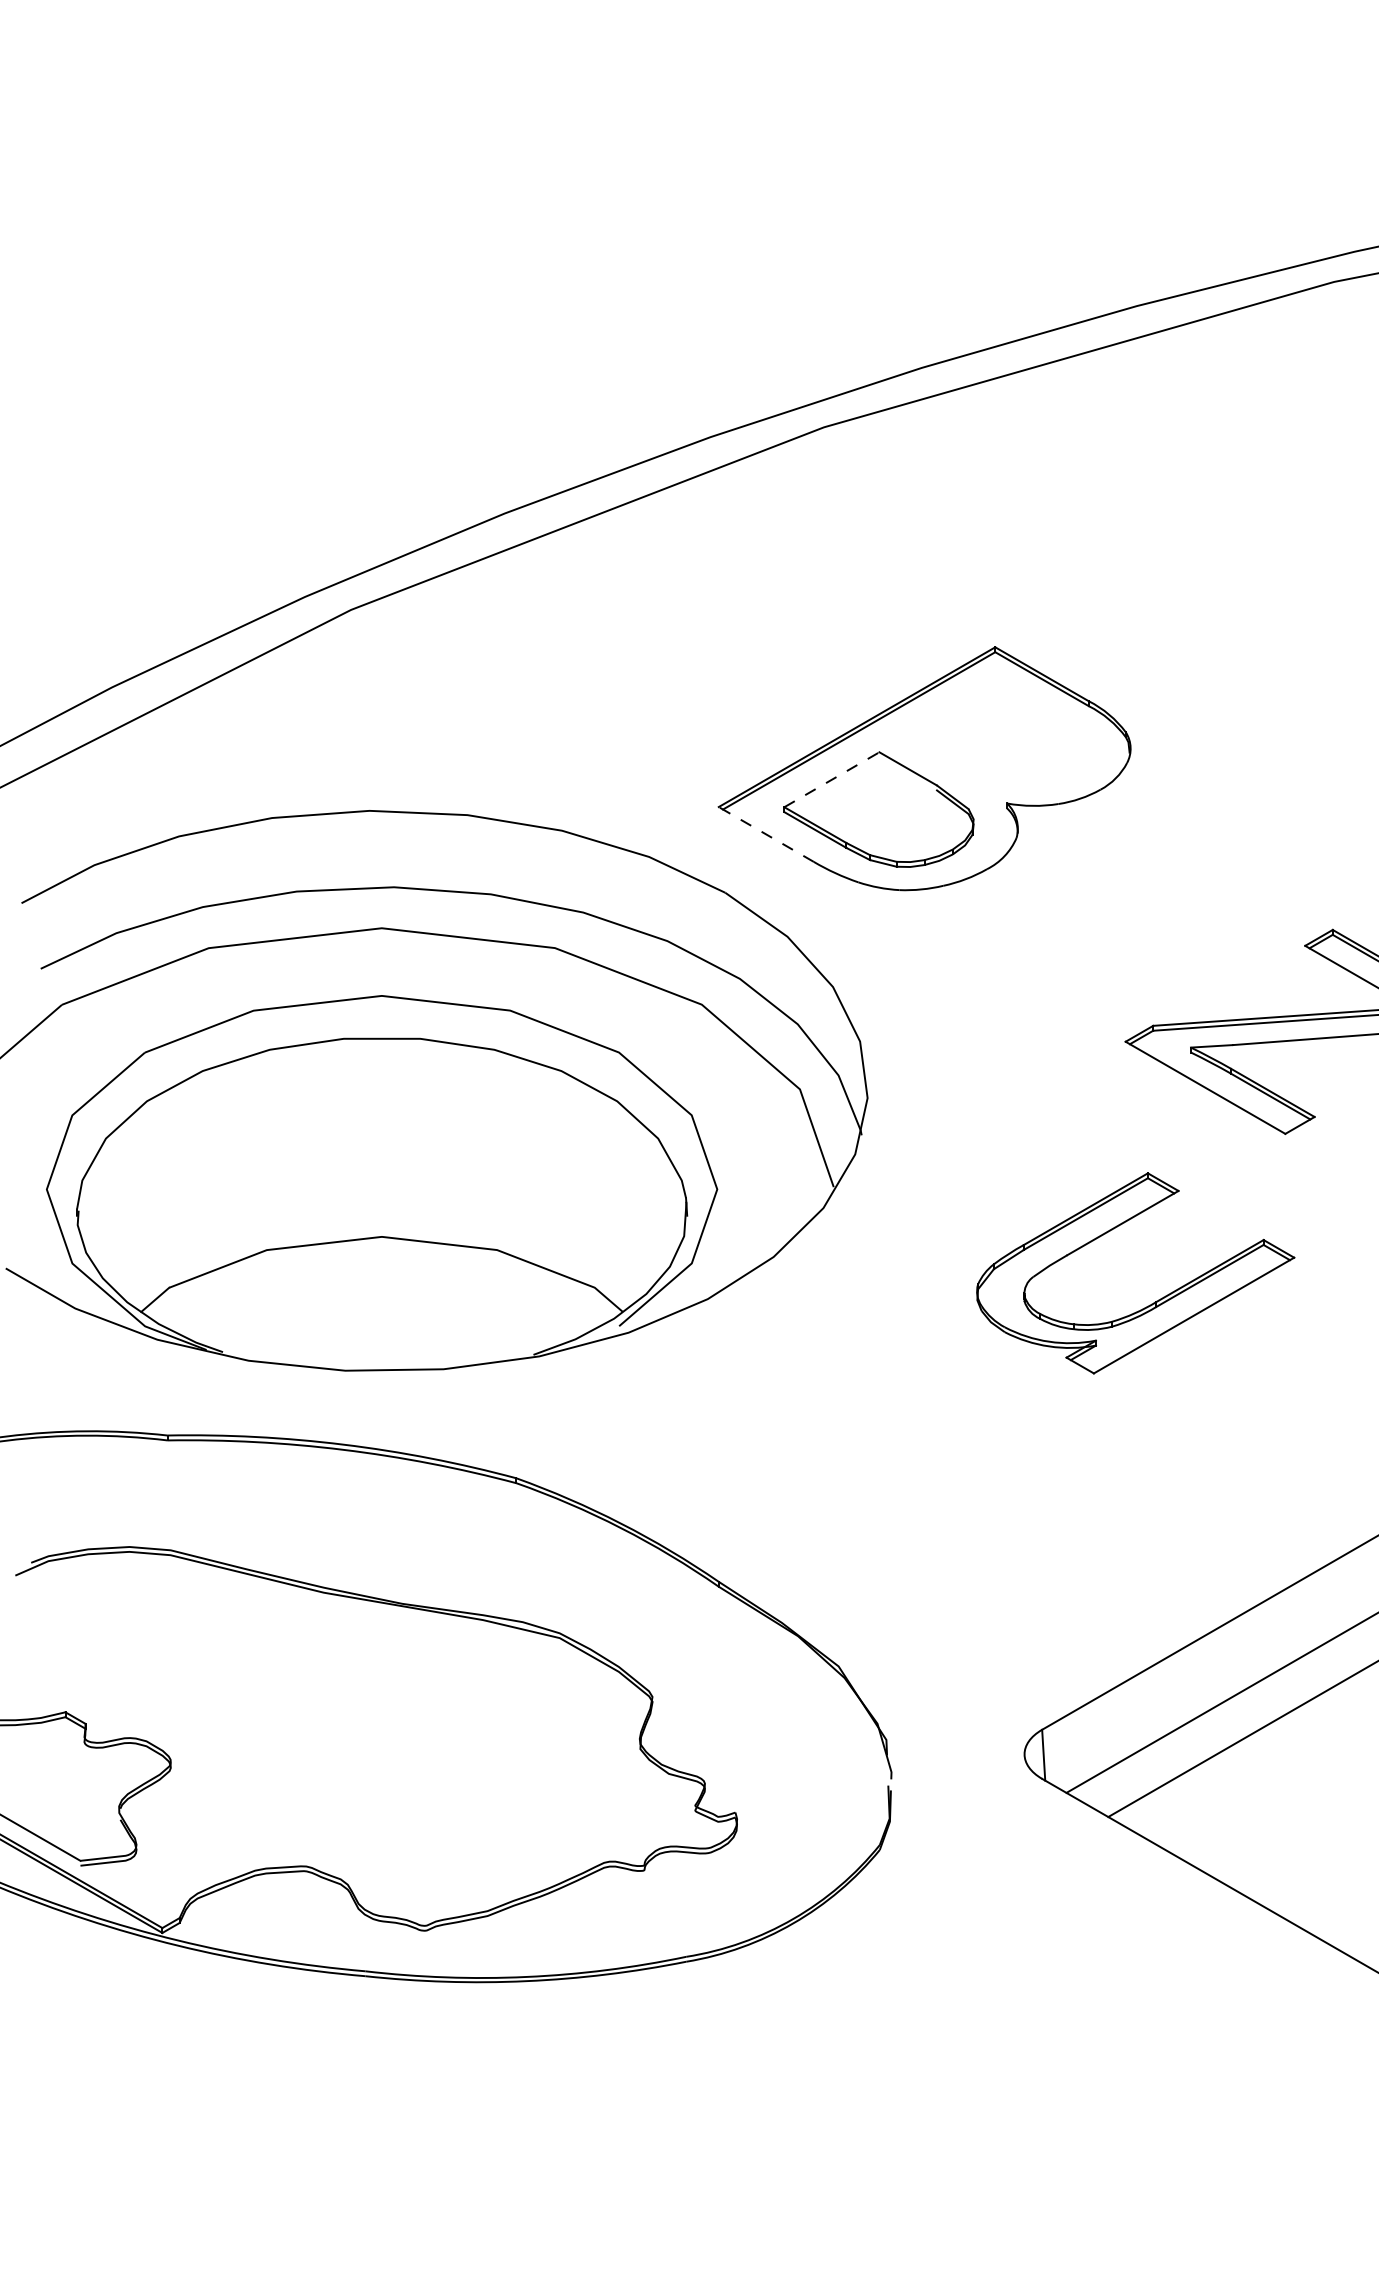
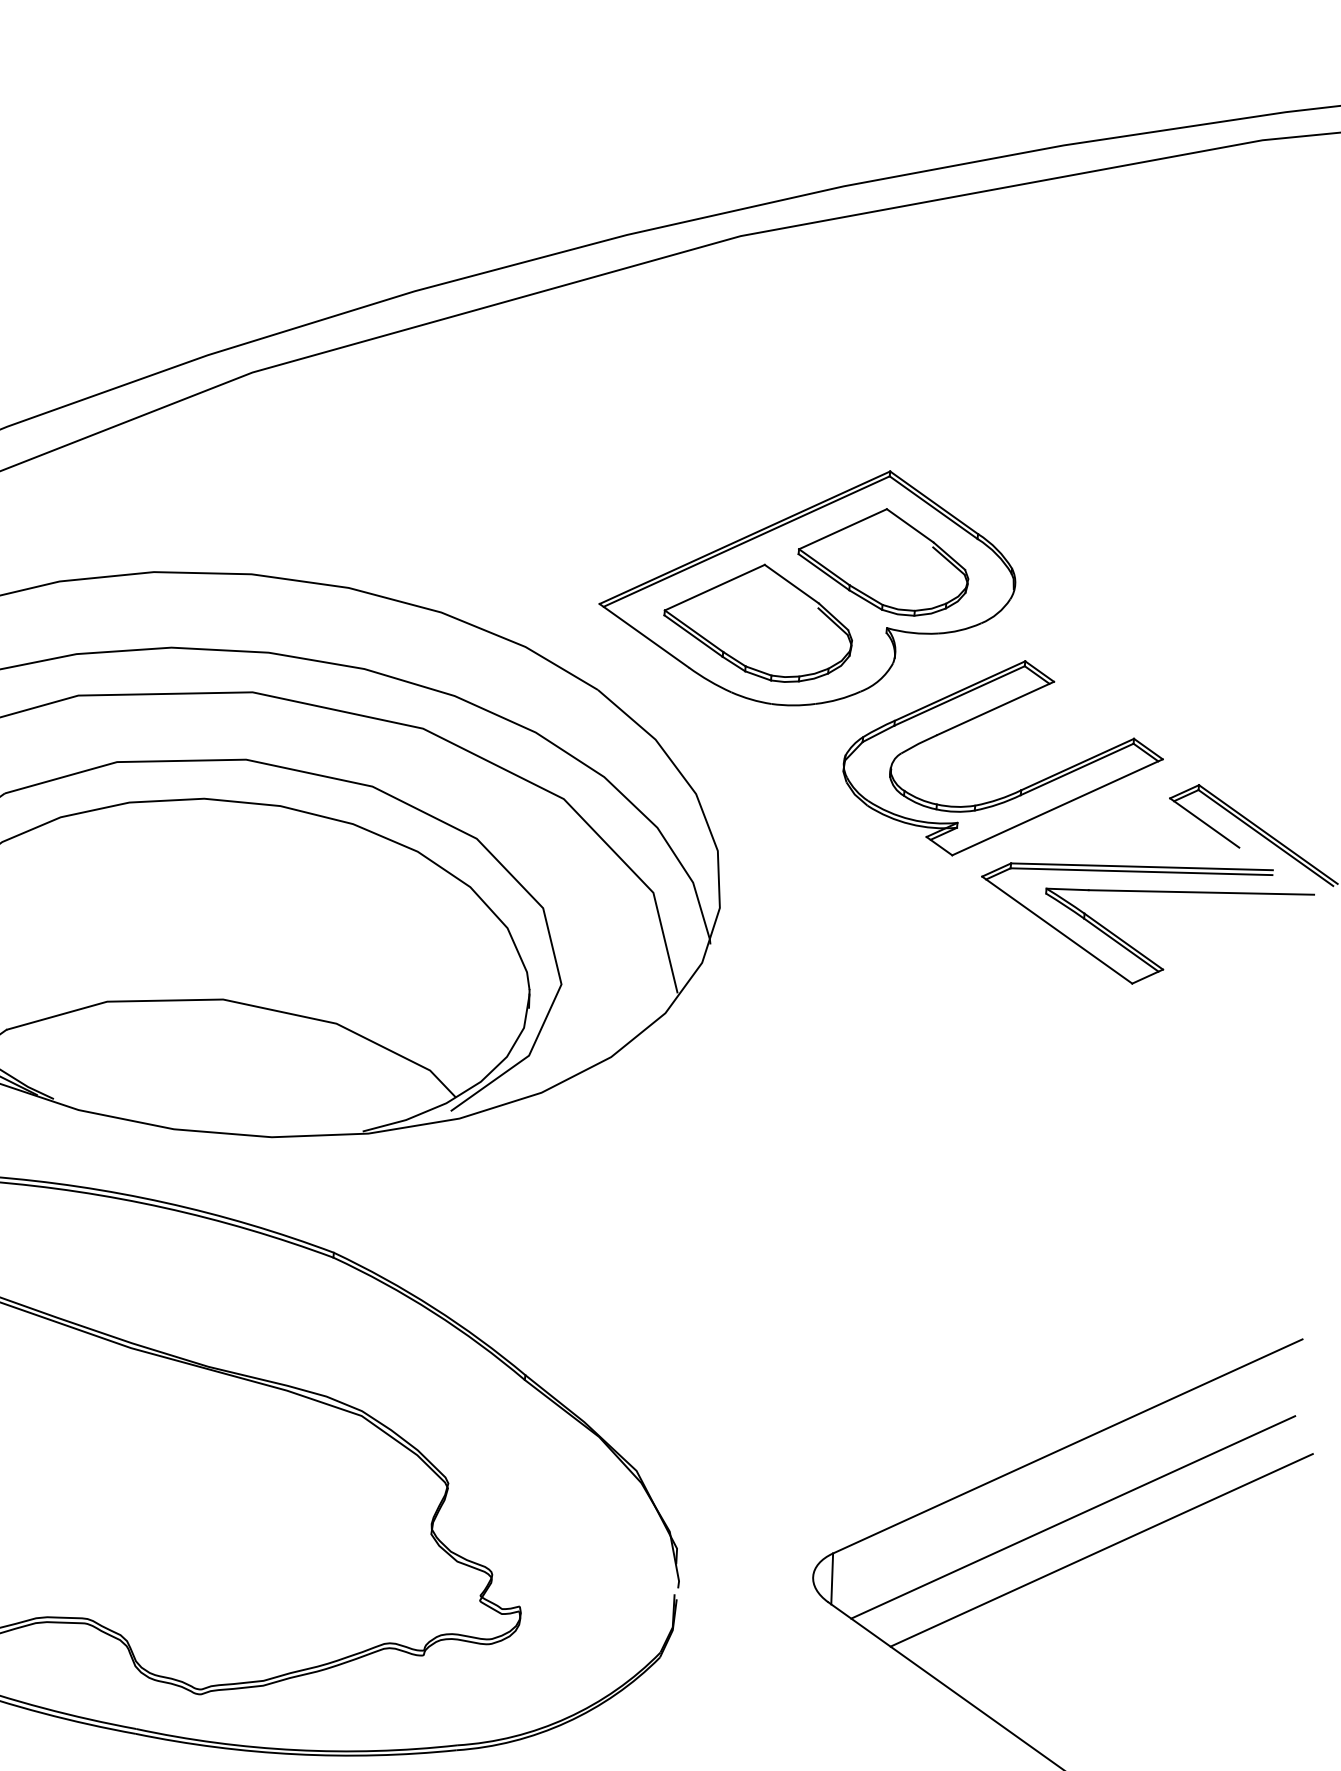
part: (997, 736) -> (883, 560), added
line: (831, 779) -> (714, 587), dashed -> solid
line: (766, 834) -> (644, 635), dashed -> solid
part: (1151, 1303) -> (1016, 791), moved

